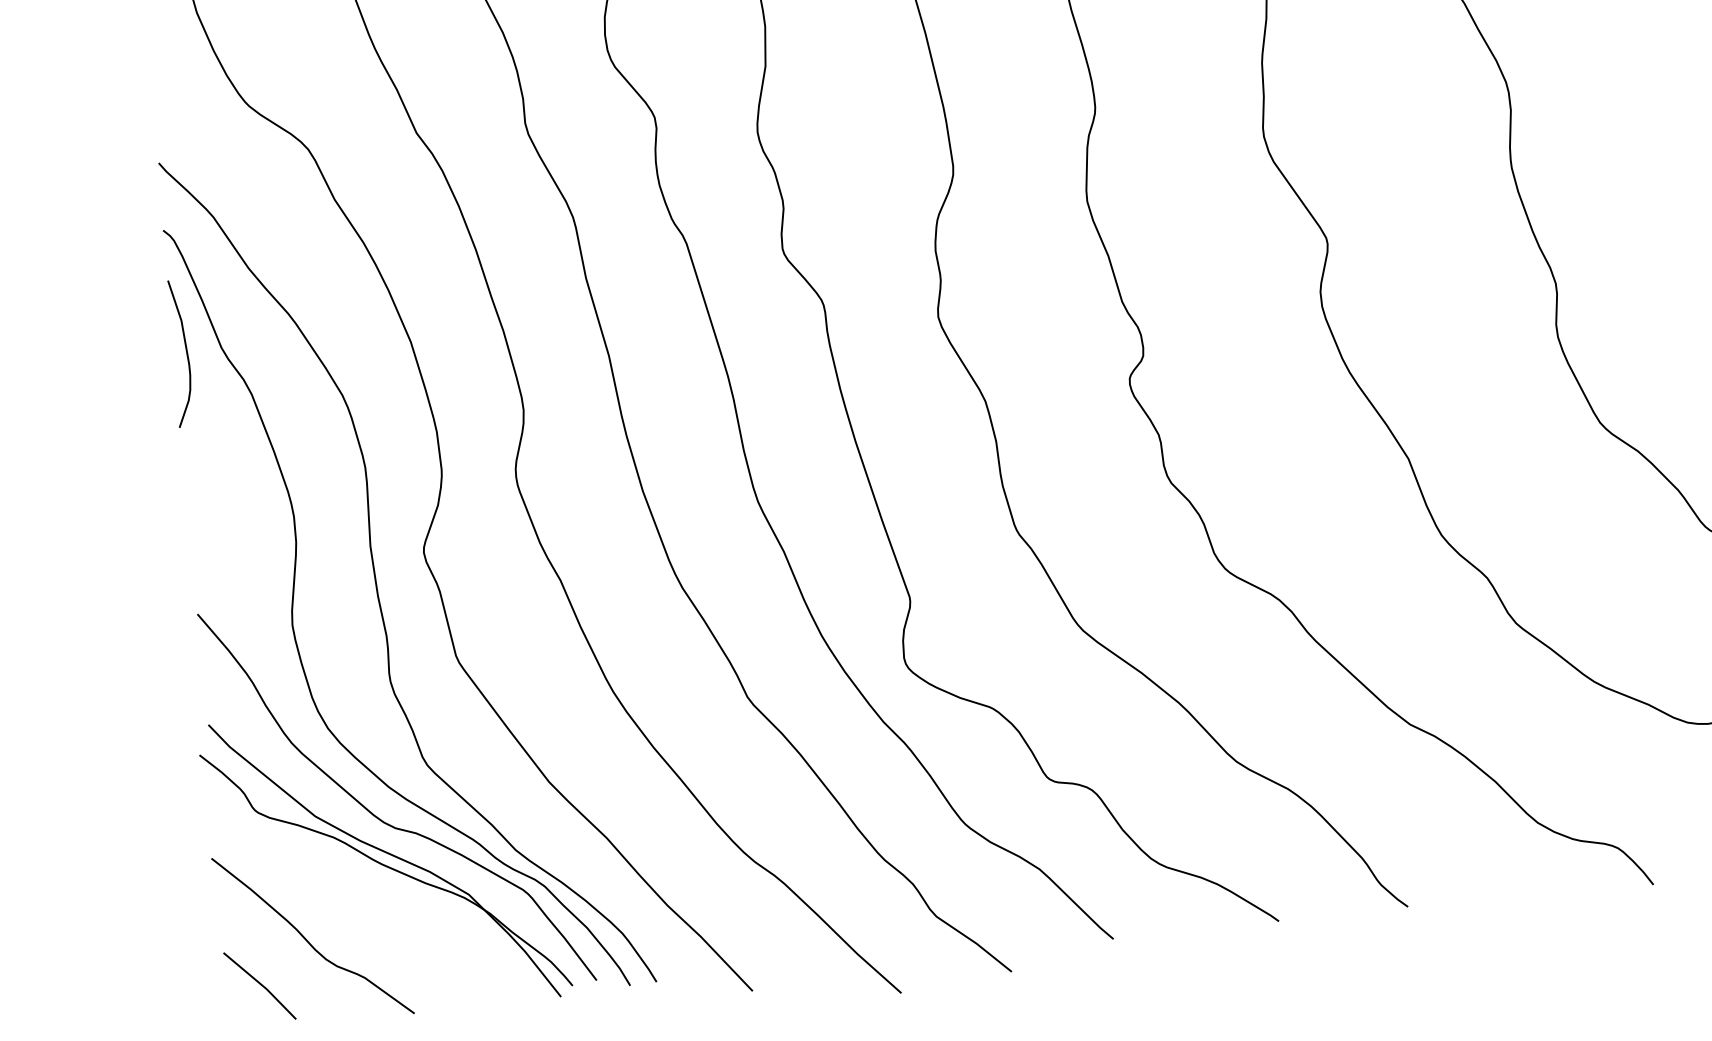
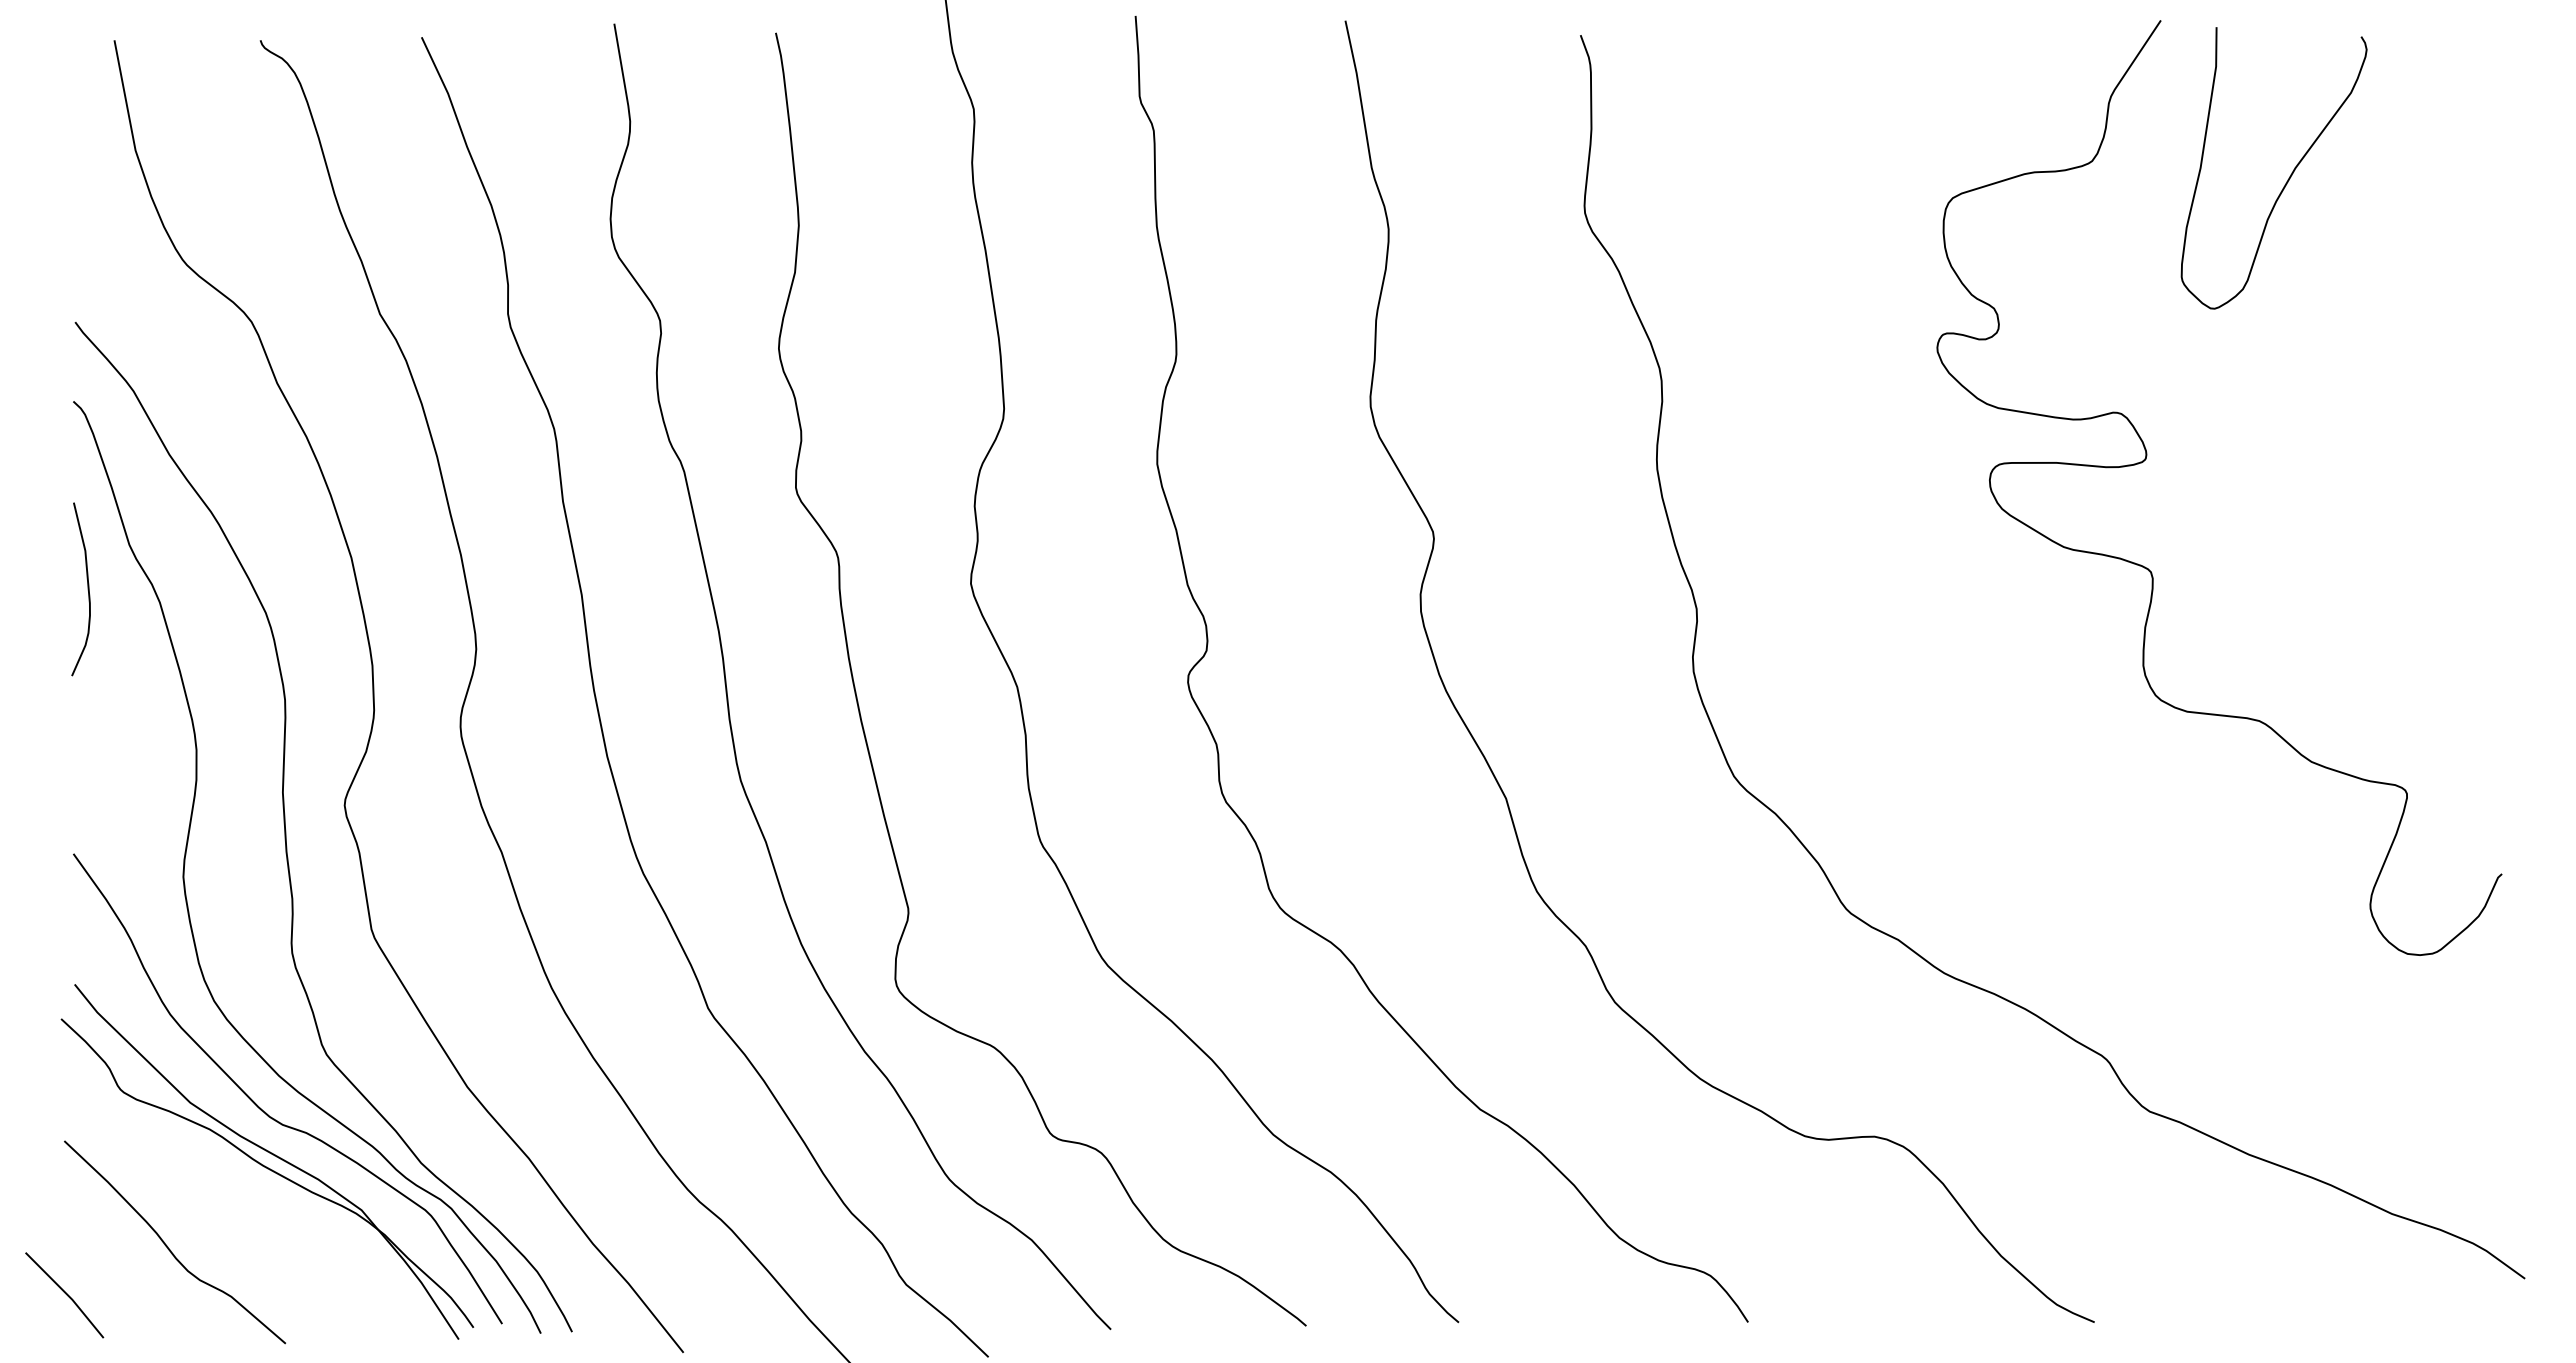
curve: (186, 353) -> (87, 589), moved
line: (260, 985) -> (65, 1294), moved

